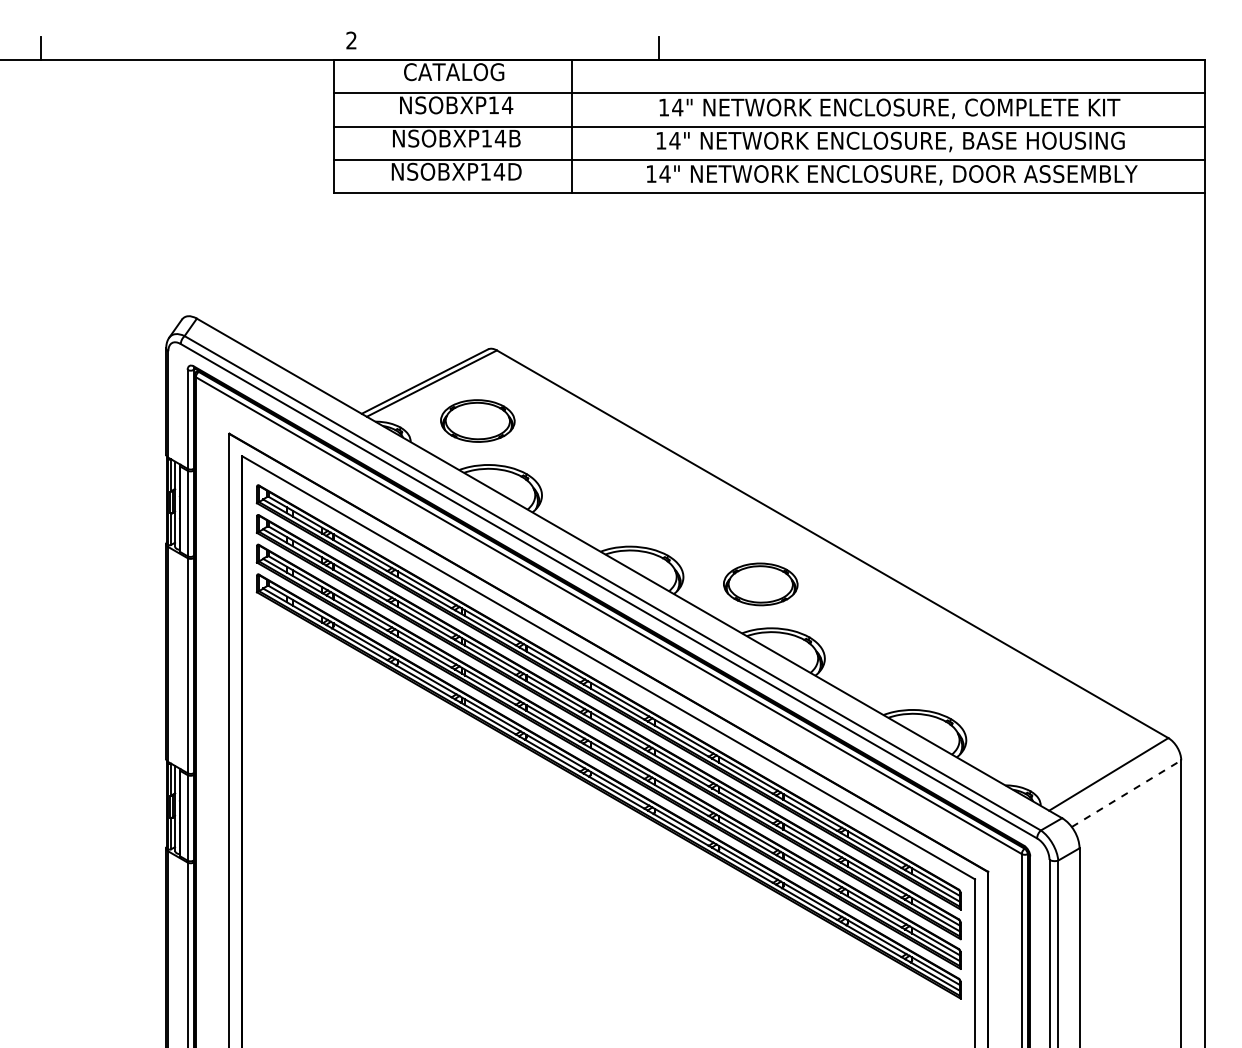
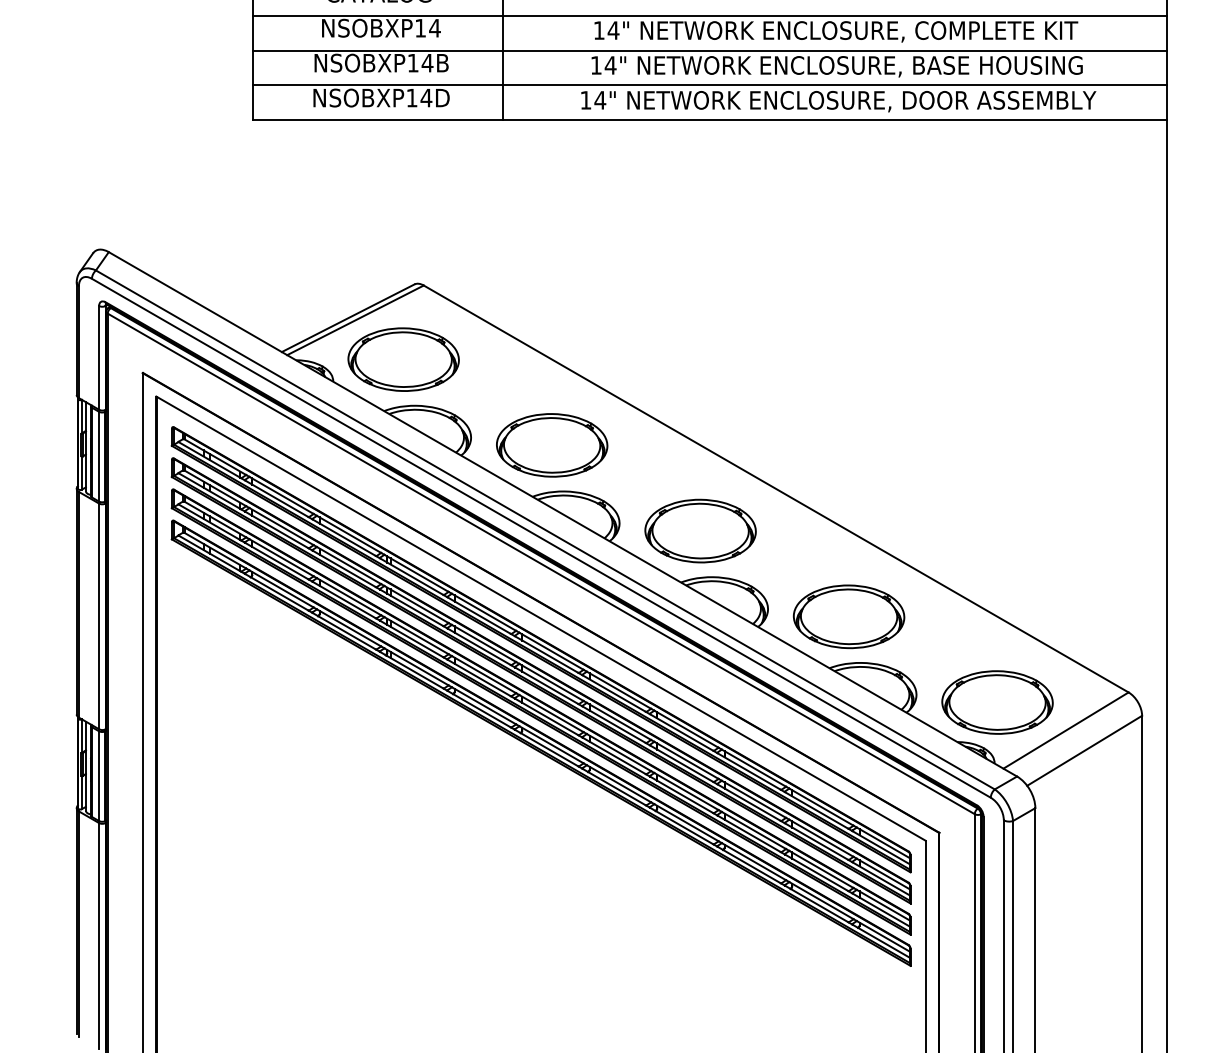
part: (477, 420) -> (403, 359), size x1.43
part: (618, 502) -> (551, 445), added
part: (760, 584) -> (700, 531), size x1.43
part: (901, 665) -> (848, 616), added
part: (1043, 747) -> (997, 702), added
line: (1126, 793) -> (1084, 750), dashed -> solid

